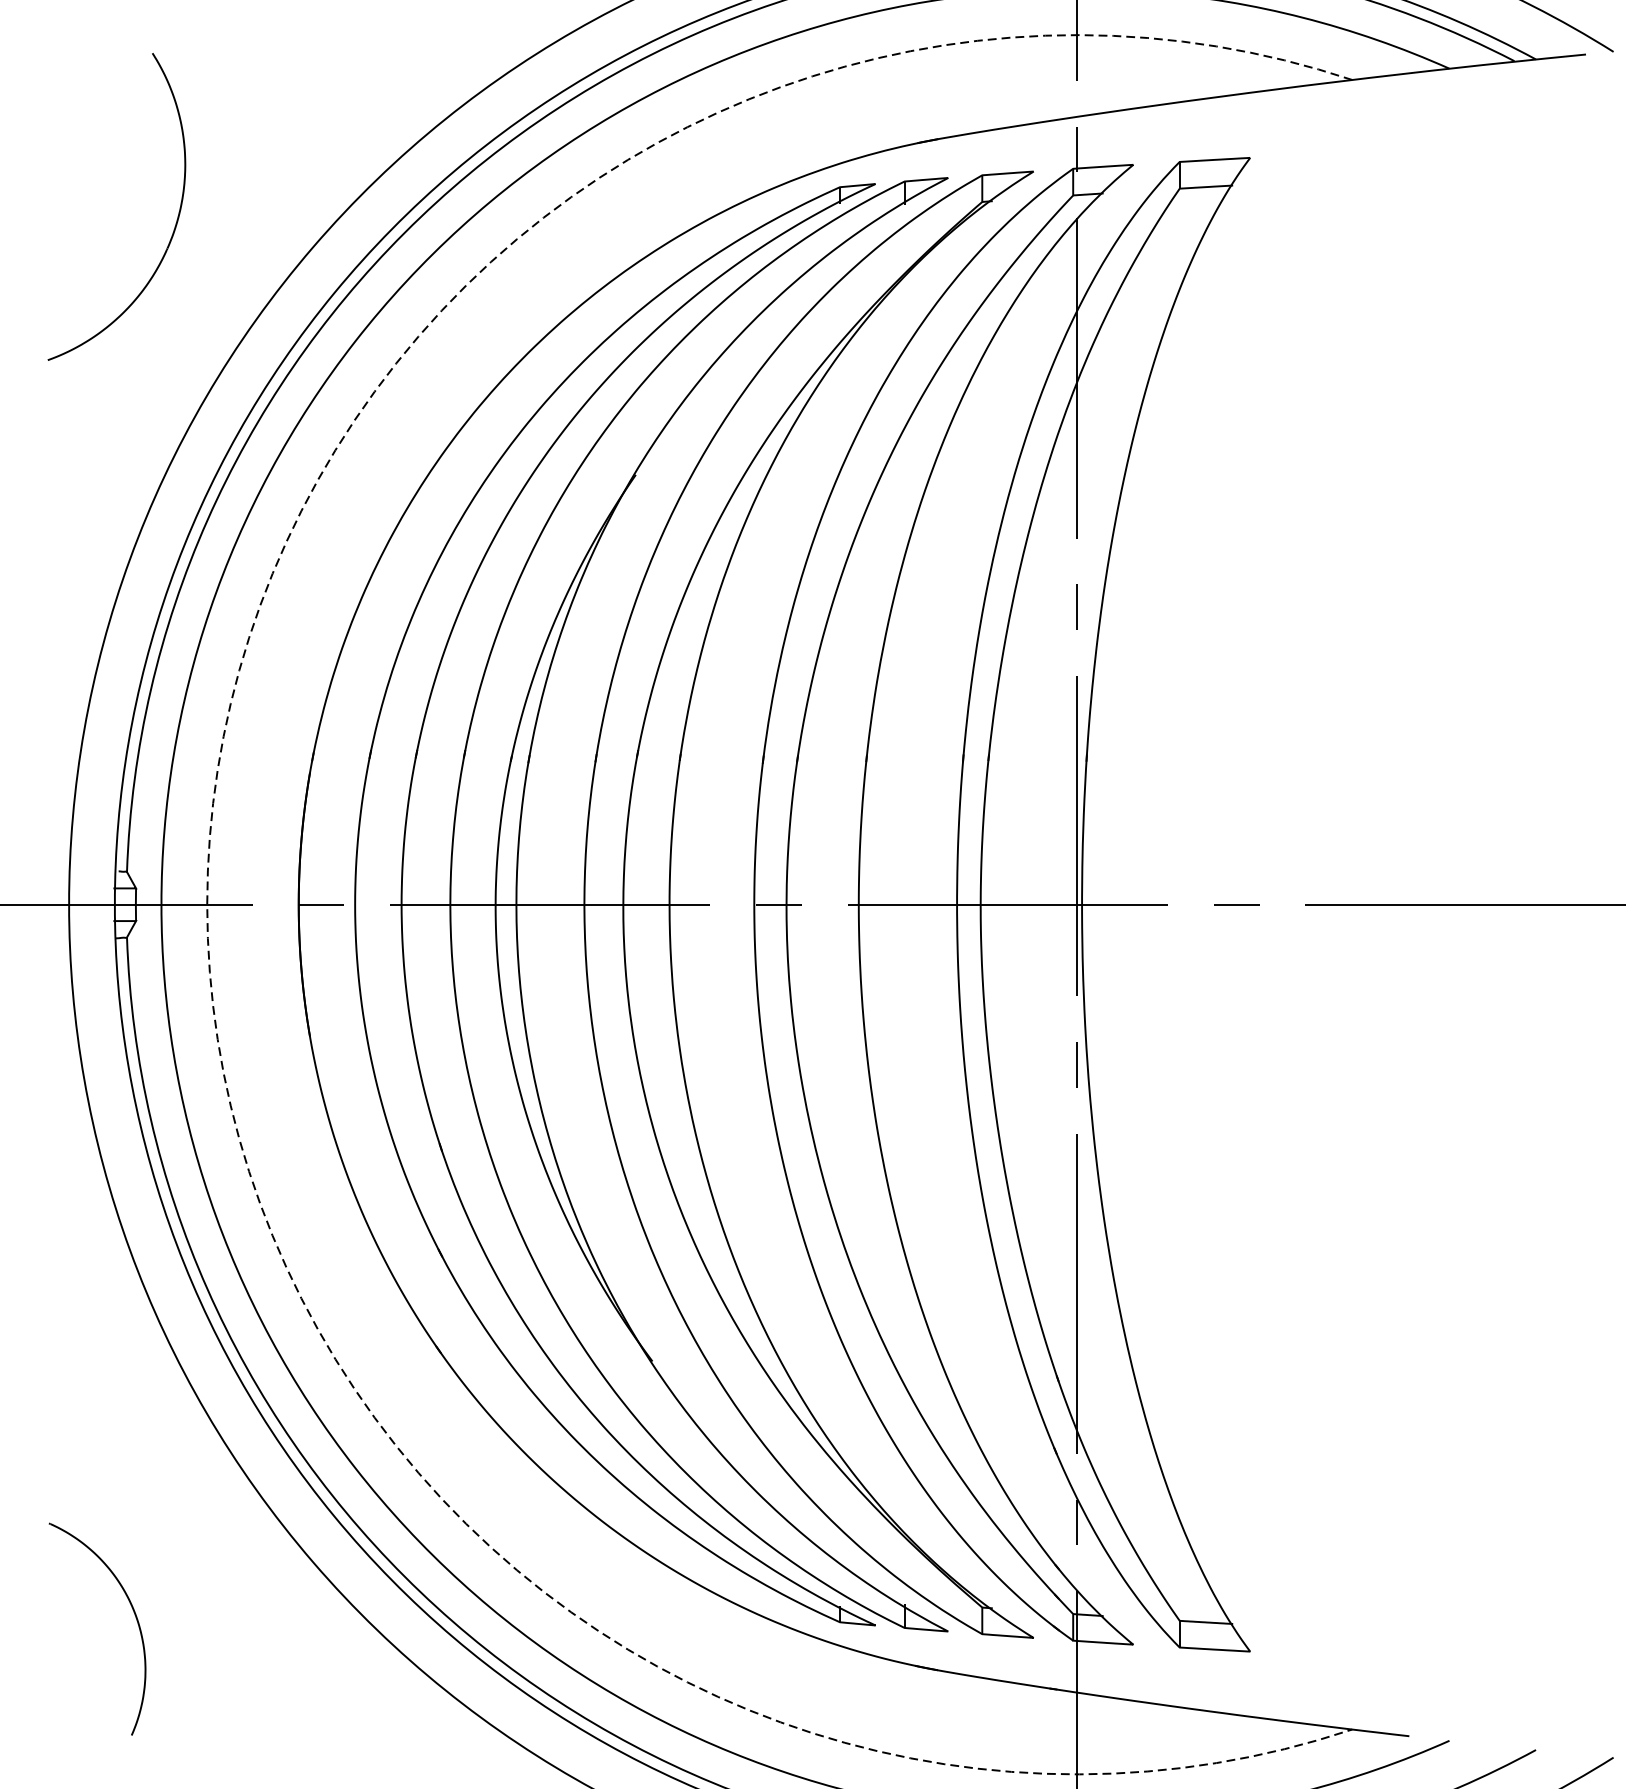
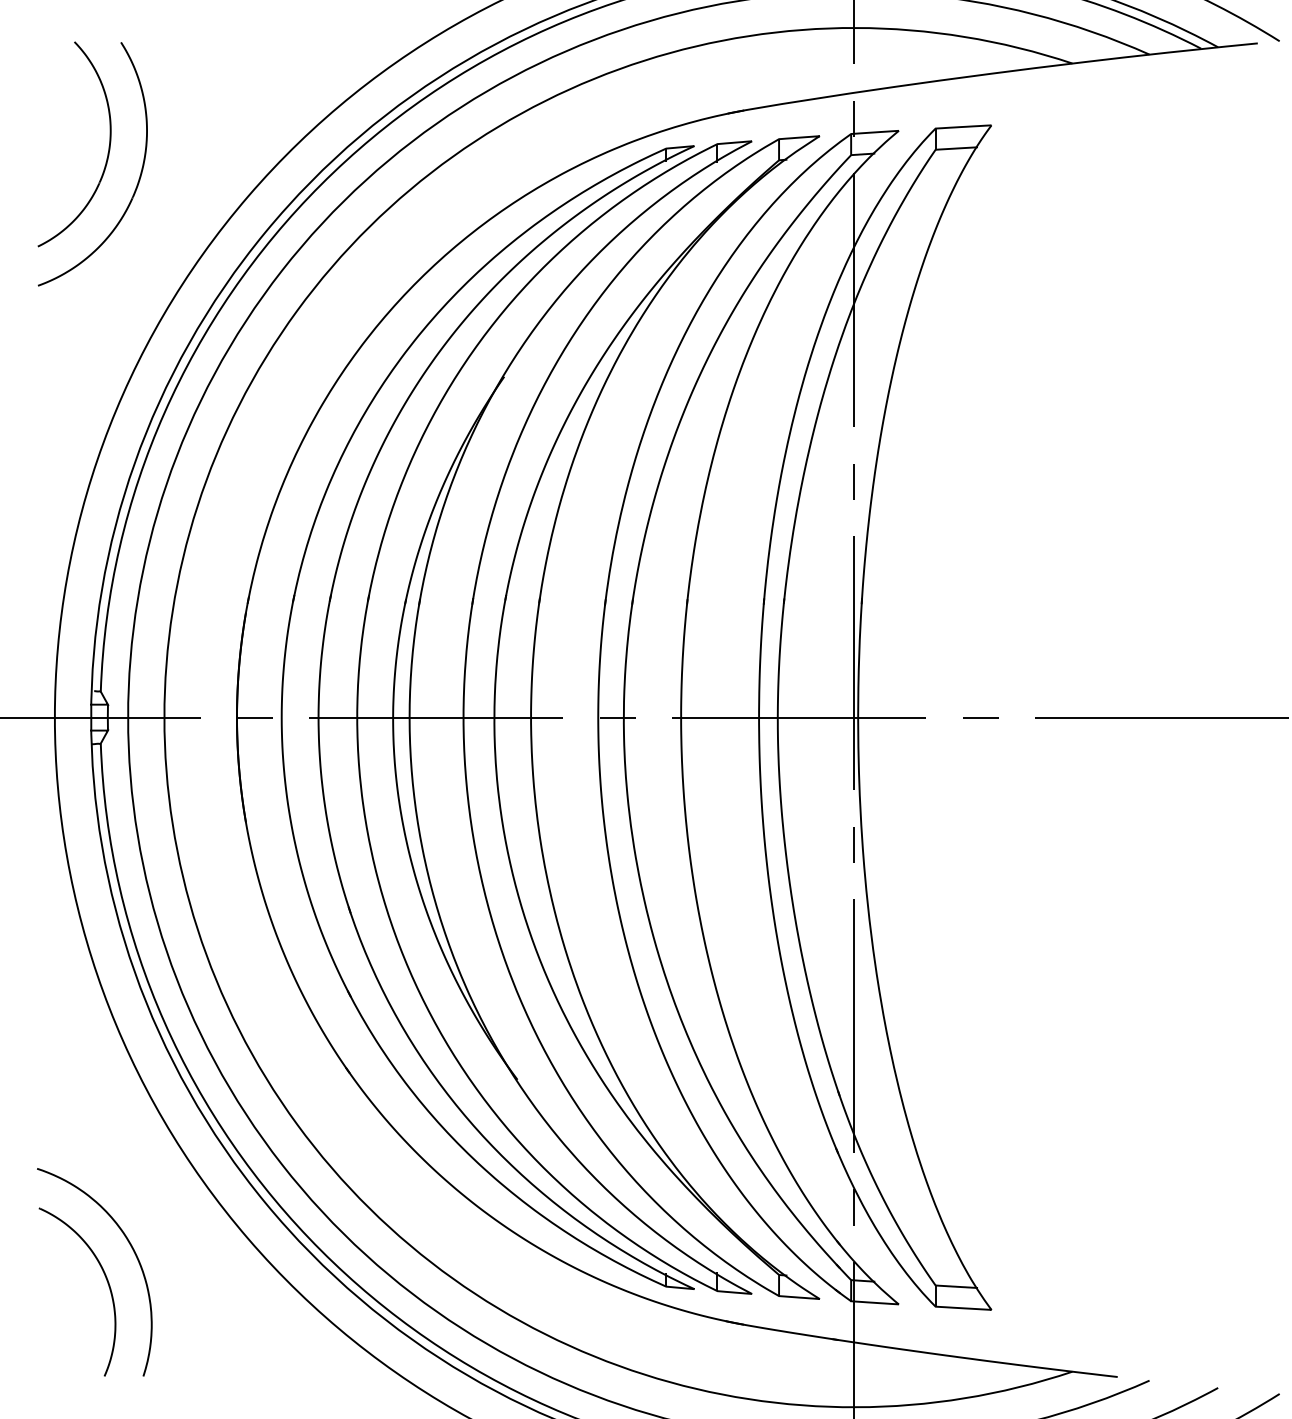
part: (136, 184) -> (108, 146), added
arc: (207, 904) -> (164, 717), dashed -> solid
part: (168, 1579) -> (133, 1252), added

